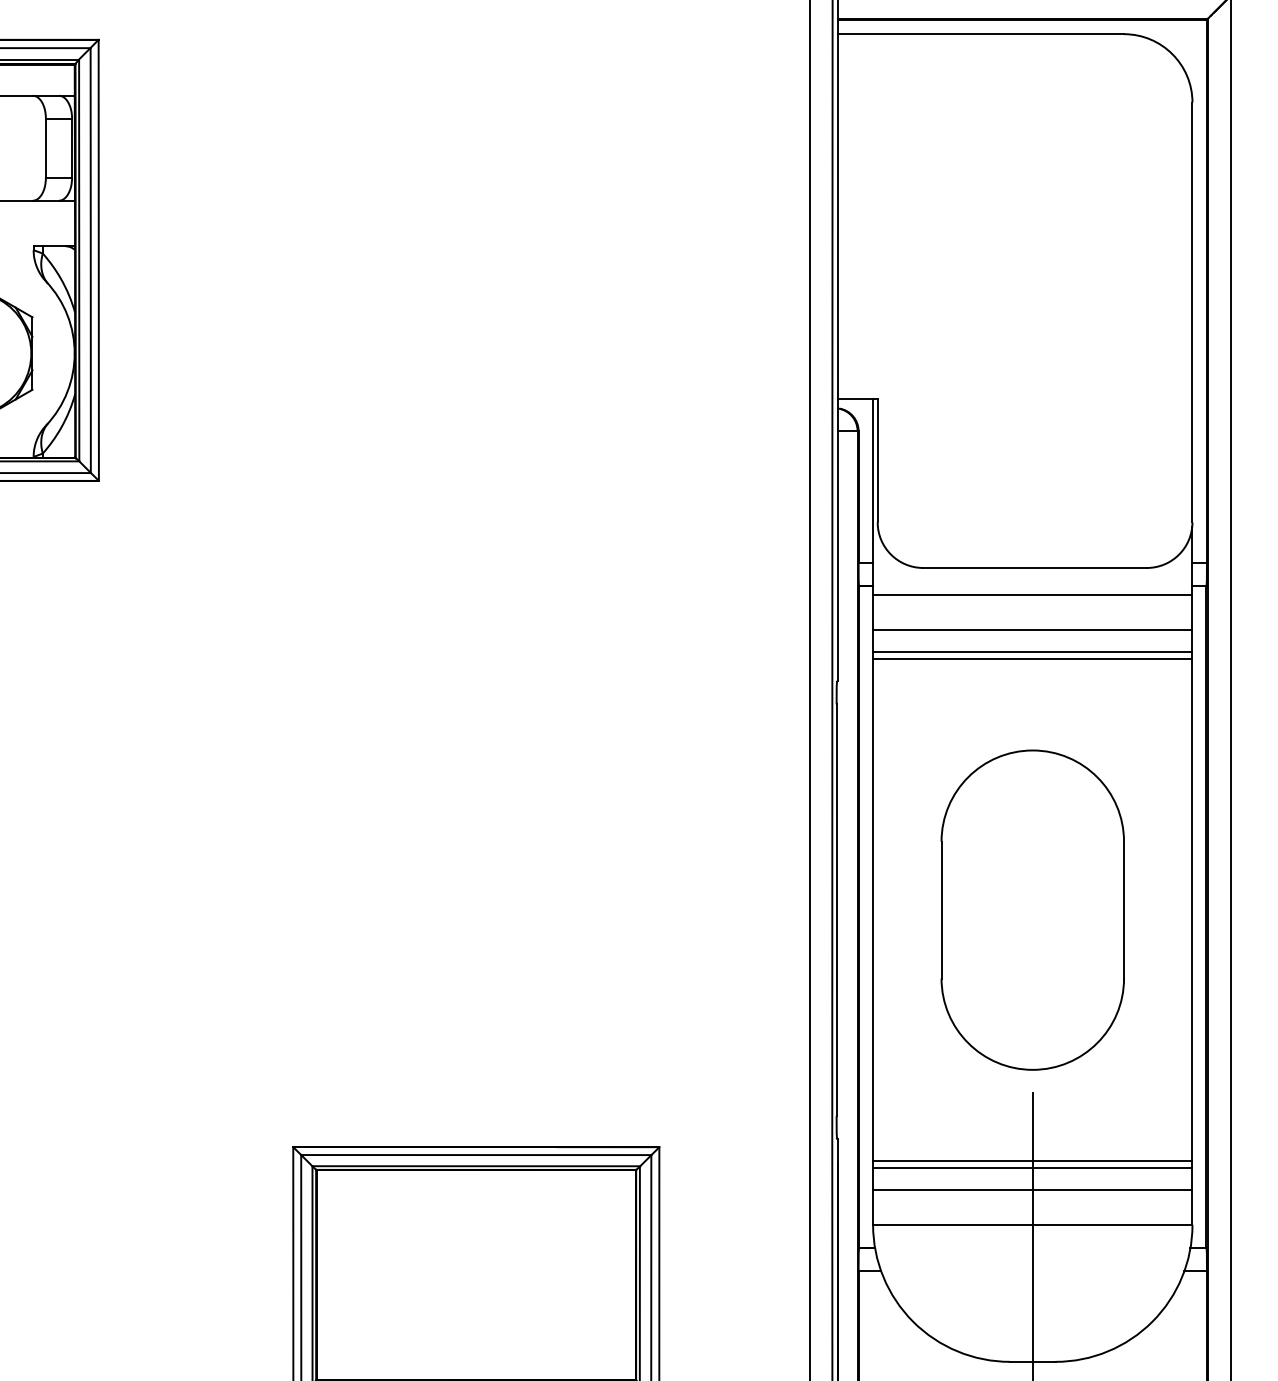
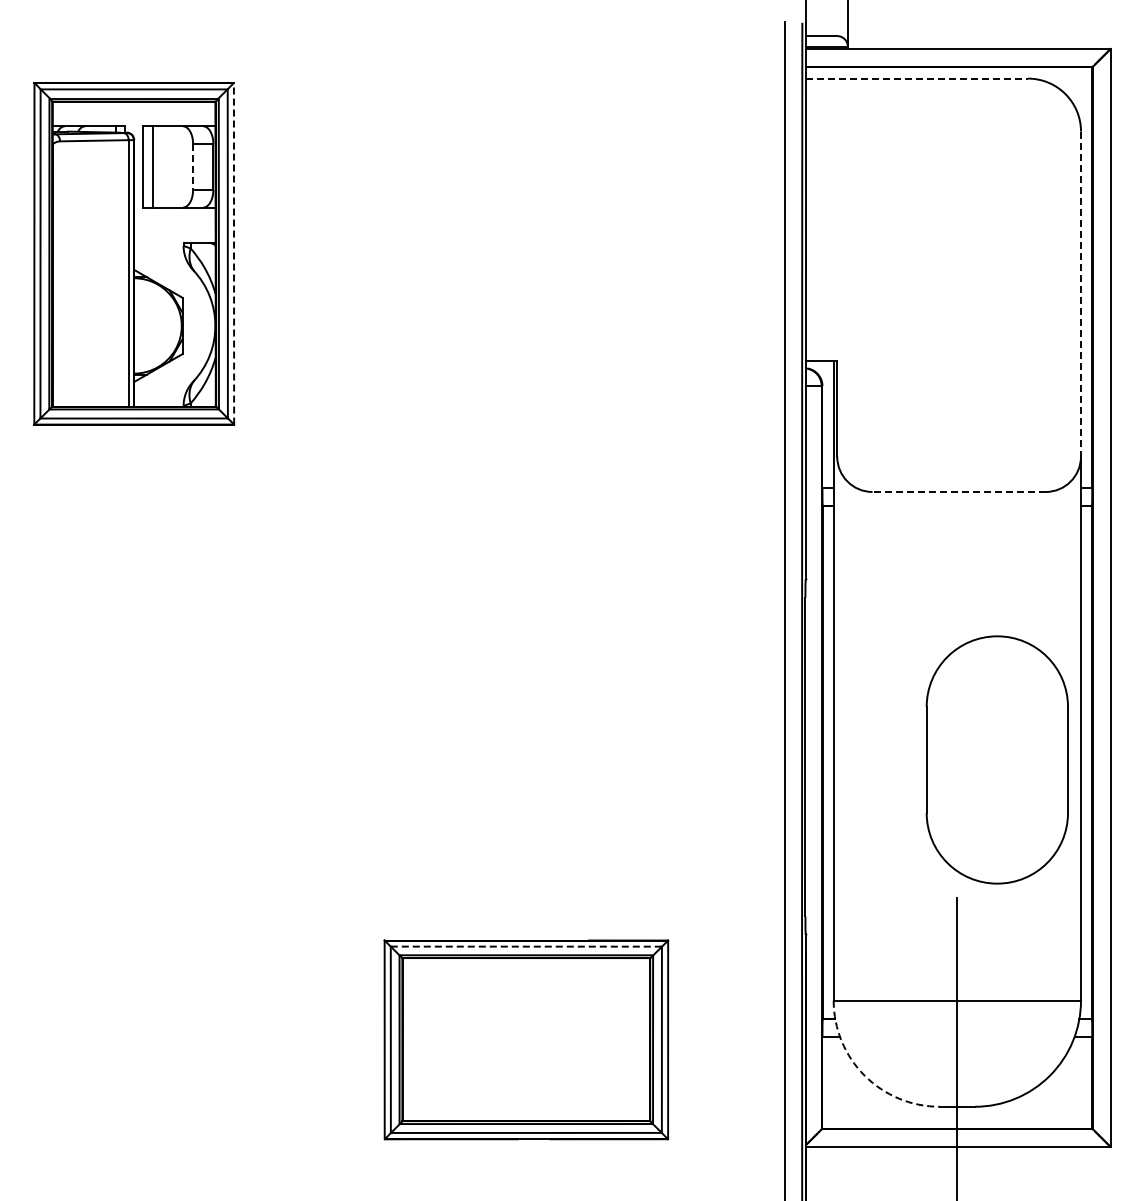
line: (981, 34) -> (917, 78), solid -> dashed
line: (46, 147) -> (193, 166), solid -> dashed
line: (99, 260) -> (234, 253), solid -> dashed
line: (1193, 312) -> (1081, 294), solid -> dashed
line: (1035, 568) -> (959, 492), solid -> dashed
line: (1032, 595) -> (957, 513), removed
line: (1032, 630) -> (957, 540), removed
line: (1032, 652) -> (957, 557), removed
line: (1032, 659) -> (957, 562), removed
part: (1031, 909) -> (996, 759), moved
line: (476, 1154) -> (526, 946), solid -> dashed
line: (1032, 1161) -> (957, 951), removed
line: (1032, 1167) -> (957, 956), removed
line: (1032, 1189) -> (957, 973), removed
arc: (912, 1321) -> (864, 1075), solid -> dashed

